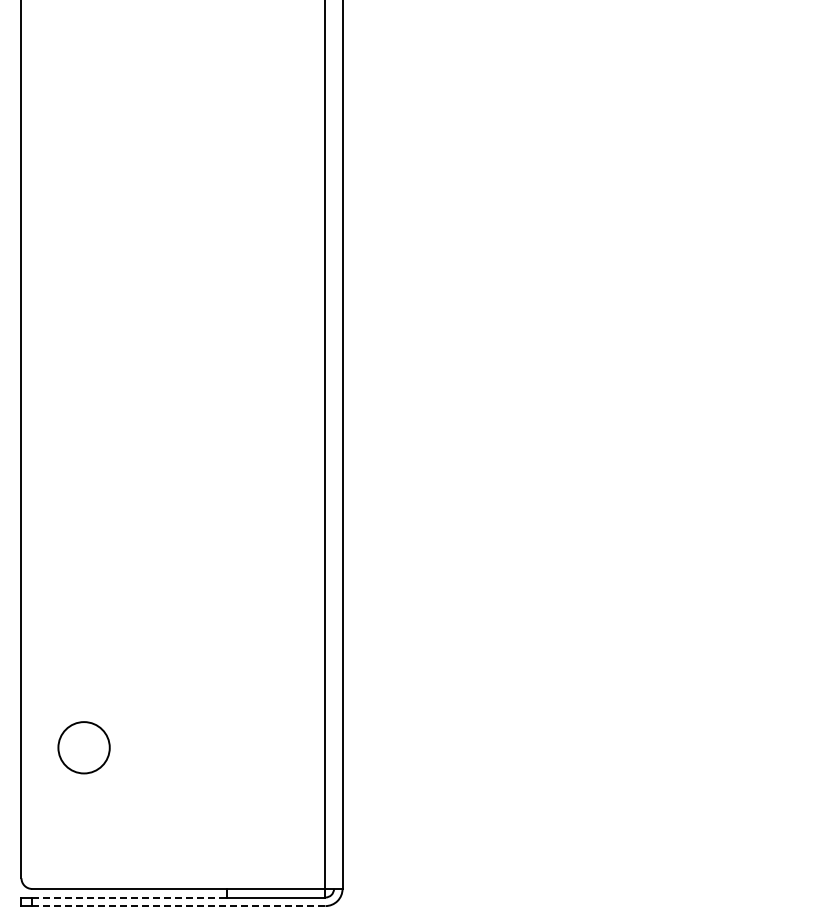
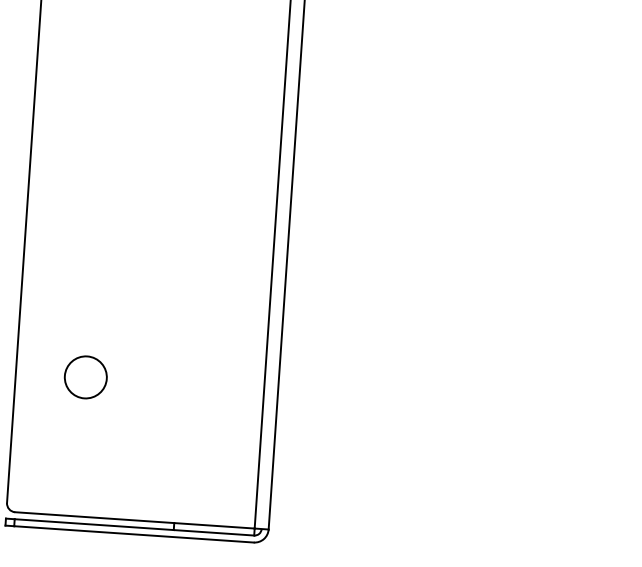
circle: (83, 747) -> (85, 377), moved
line: (130, 897) -> (95, 524), dashed -> solid
line: (178, 906) -> (133, 534), dashed -> solid

